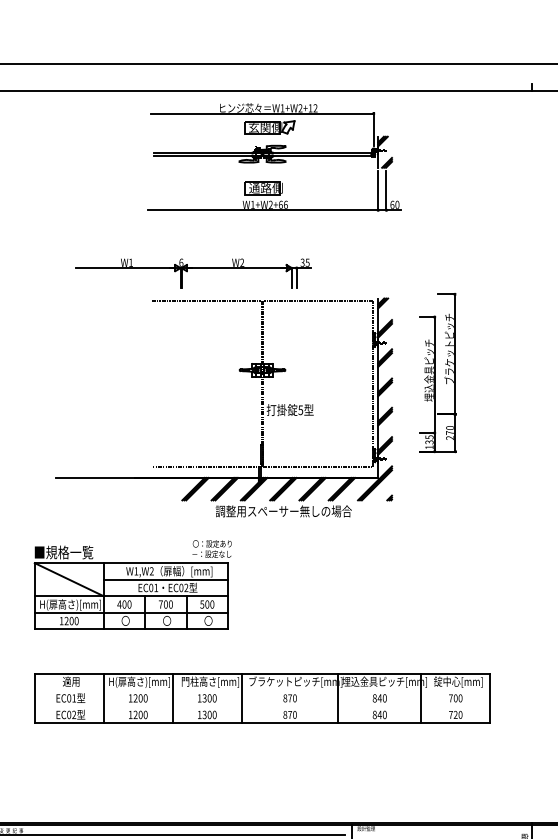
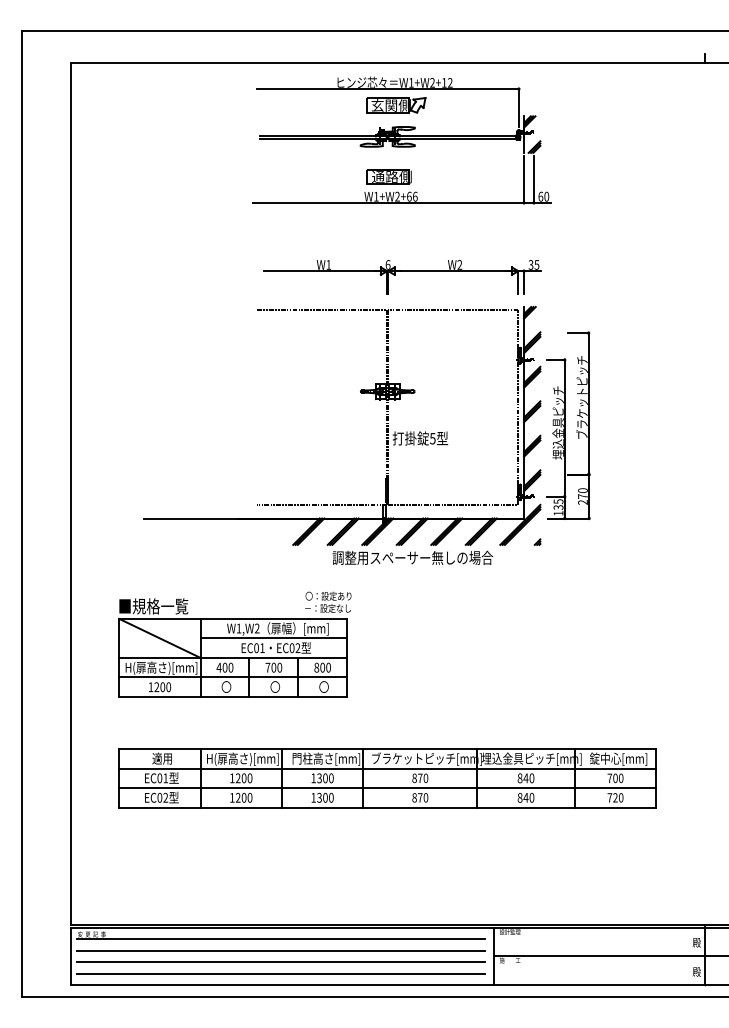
part: (193, 273) -> (402, 277), moved
part: (437, 372) -> (568, 425), moved
text: (202, 604) -> (316, 667), 500 -> 800
line: (262, 690) -> (387, 768), added
line: (262, 707) -> (387, 788), added

